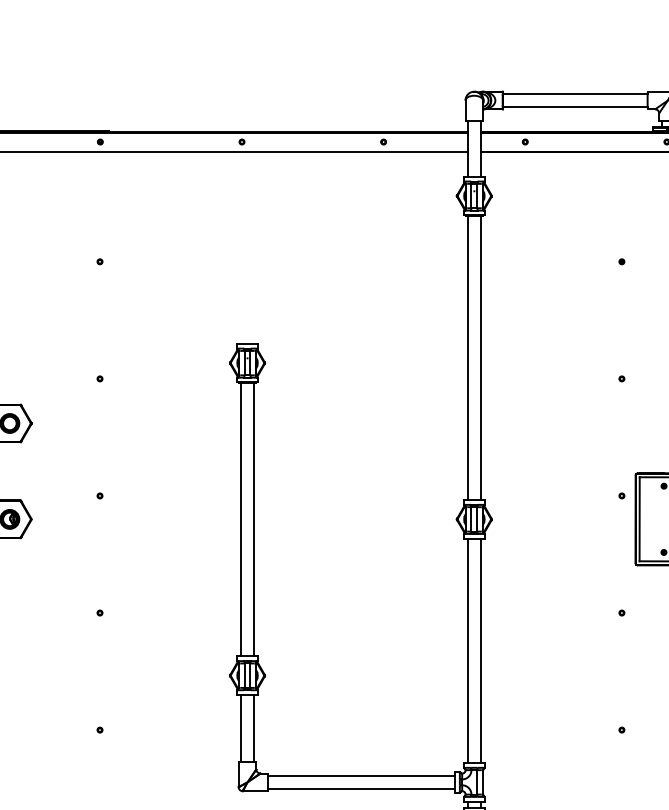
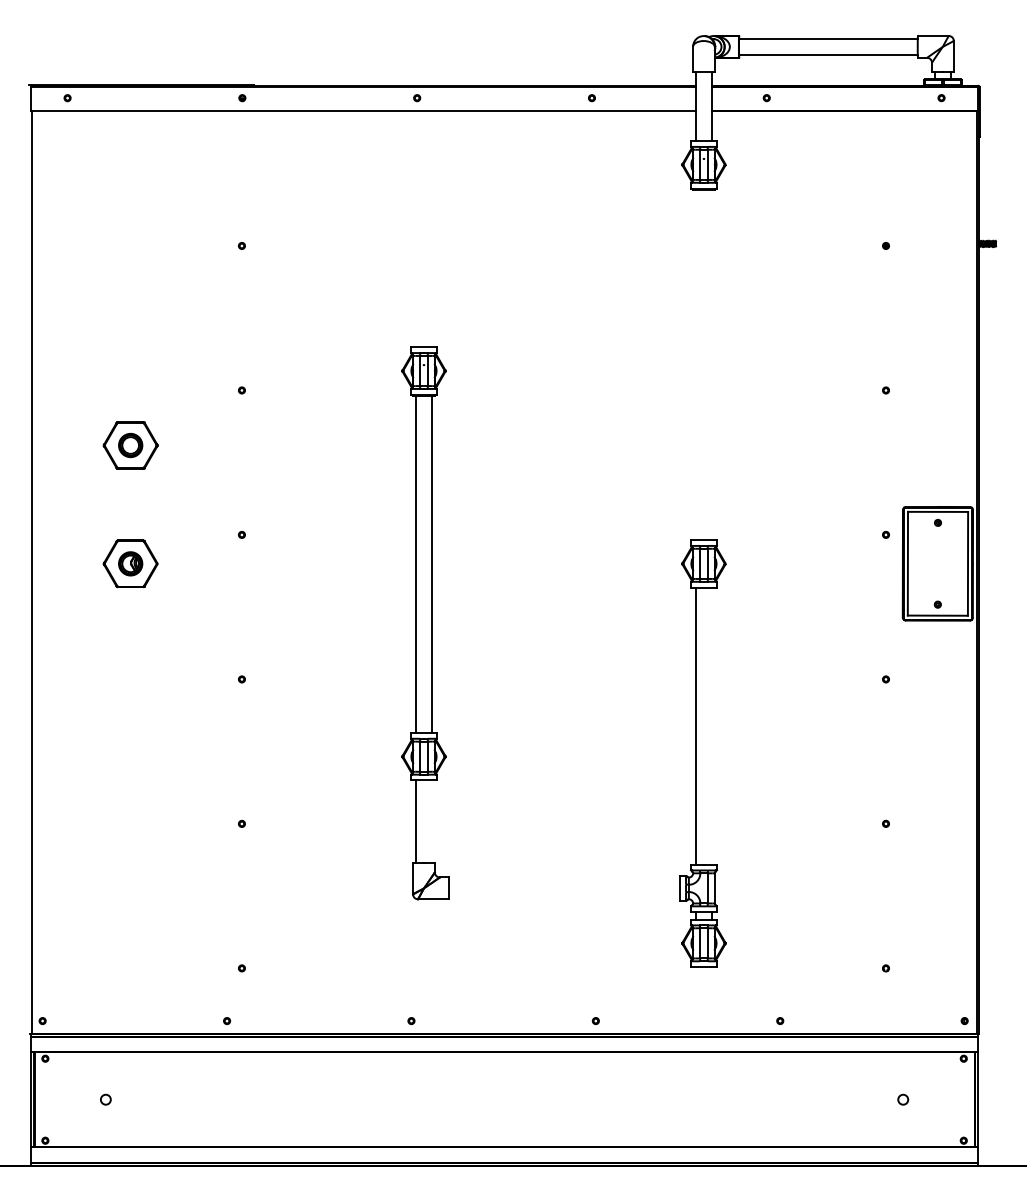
line: (468, 357) -> (696, 364), removed
line: (480, 357) -> (711, 364), removed
line: (480, 650) -> (711, 725), removed
line: (253, 728) -> (431, 821), removed
line: (361, 775) -> (564, 880), removed
line: (361, 788) -> (564, 896), removed

